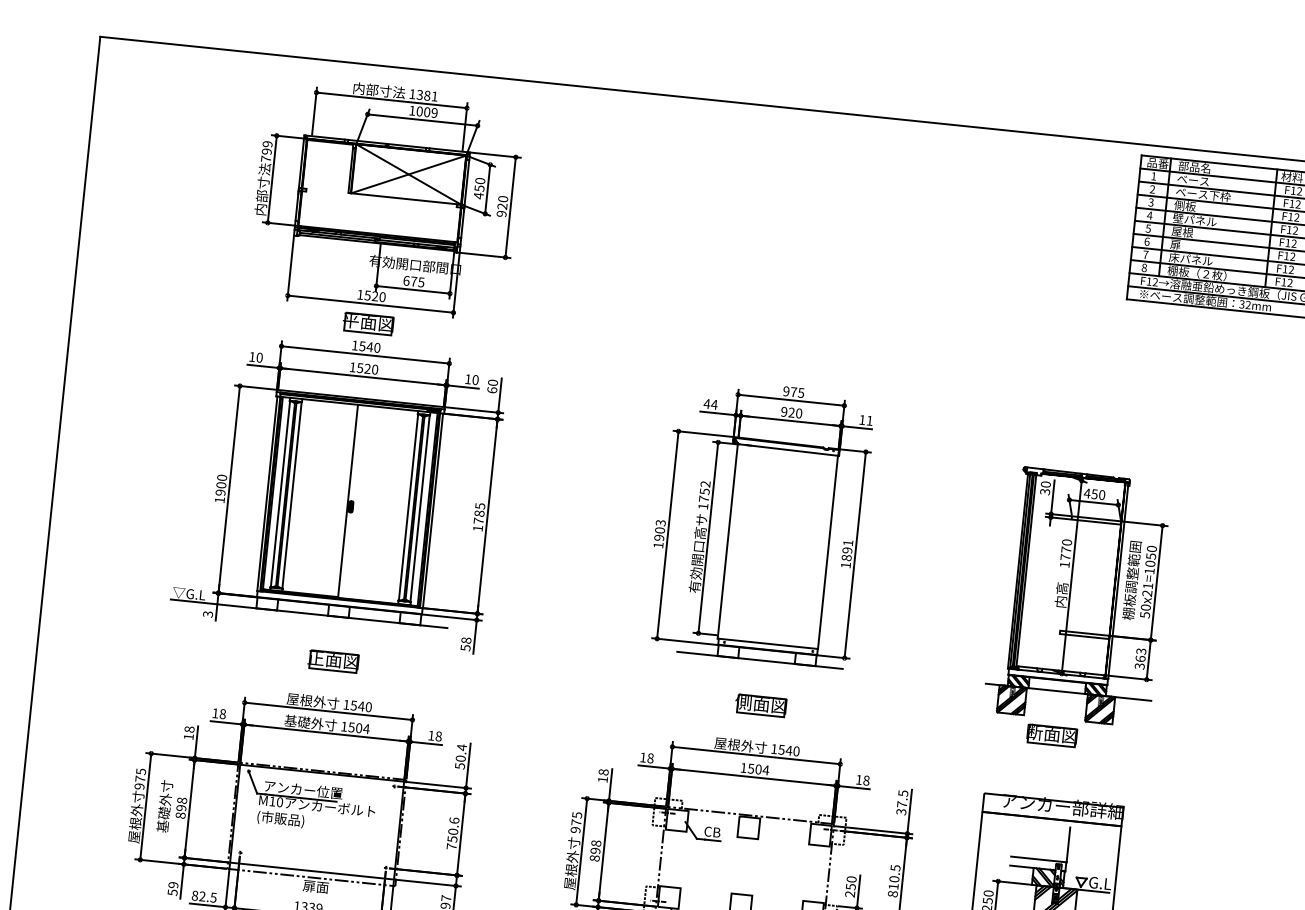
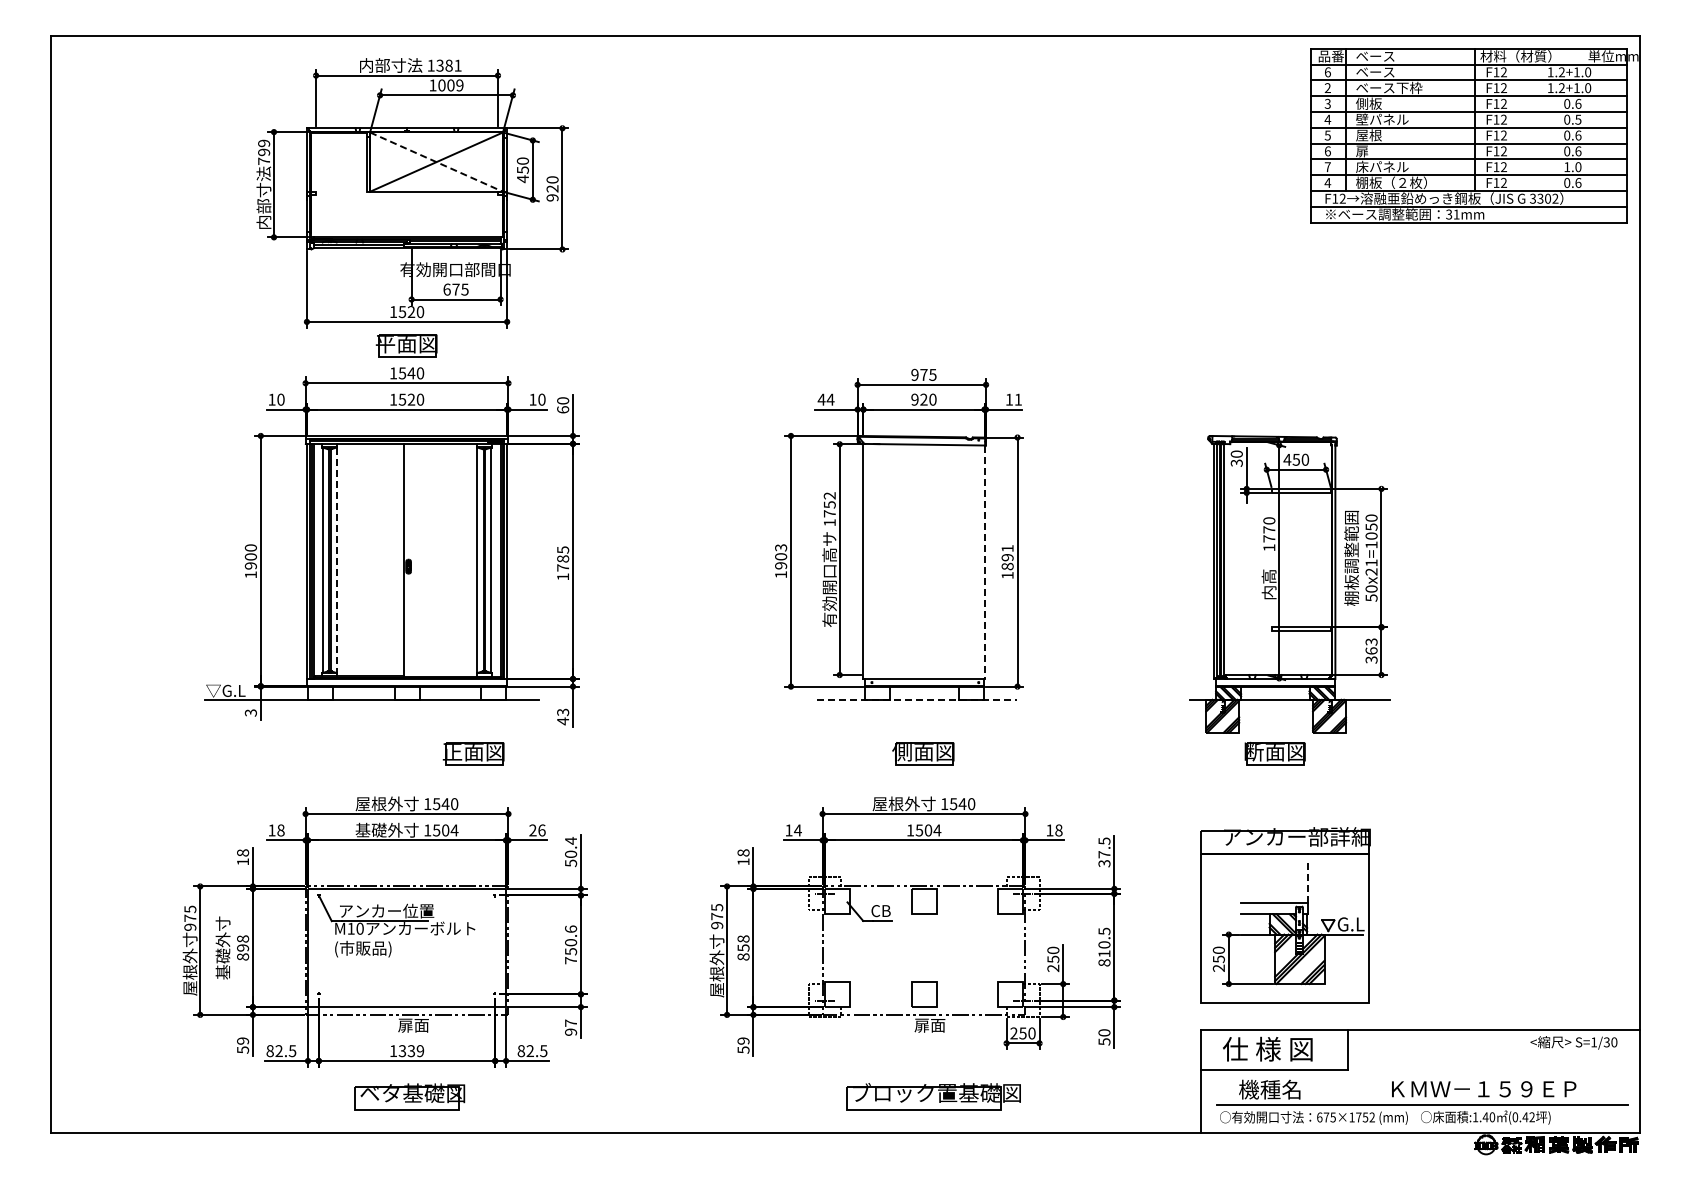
text: (1194, 167) -> (1375, 56), 部品名 -> ベース
line: (408, 174) -> (436, 162), solid -> dashed
text: (1153, 176) -> (1327, 72), 1 -> 6
text: (1144, 267) -> (1327, 182), 8 -> 4
text: (1248, 305) -> (1456, 214), 32mm -> 31mm
line: (291, 495) -> (336, 560), solid -> dashed
line: (827, 552) -> (984, 562), solid -> dashed
text: (466, 644) -> (563, 716), 58 -> 43
line: (759, 660) -> (916, 699), solid -> dashed
part: (333, 661) -> (473, 753), moved
text: (435, 736) -> (537, 830), 18 -> 26
text: (650, 758) -> (797, 830), 18 -> 14
line: (1068, 844) -> (1308, 881), solid -> dashed
text: (595, 850) -> (743, 947), 898 -> 858

